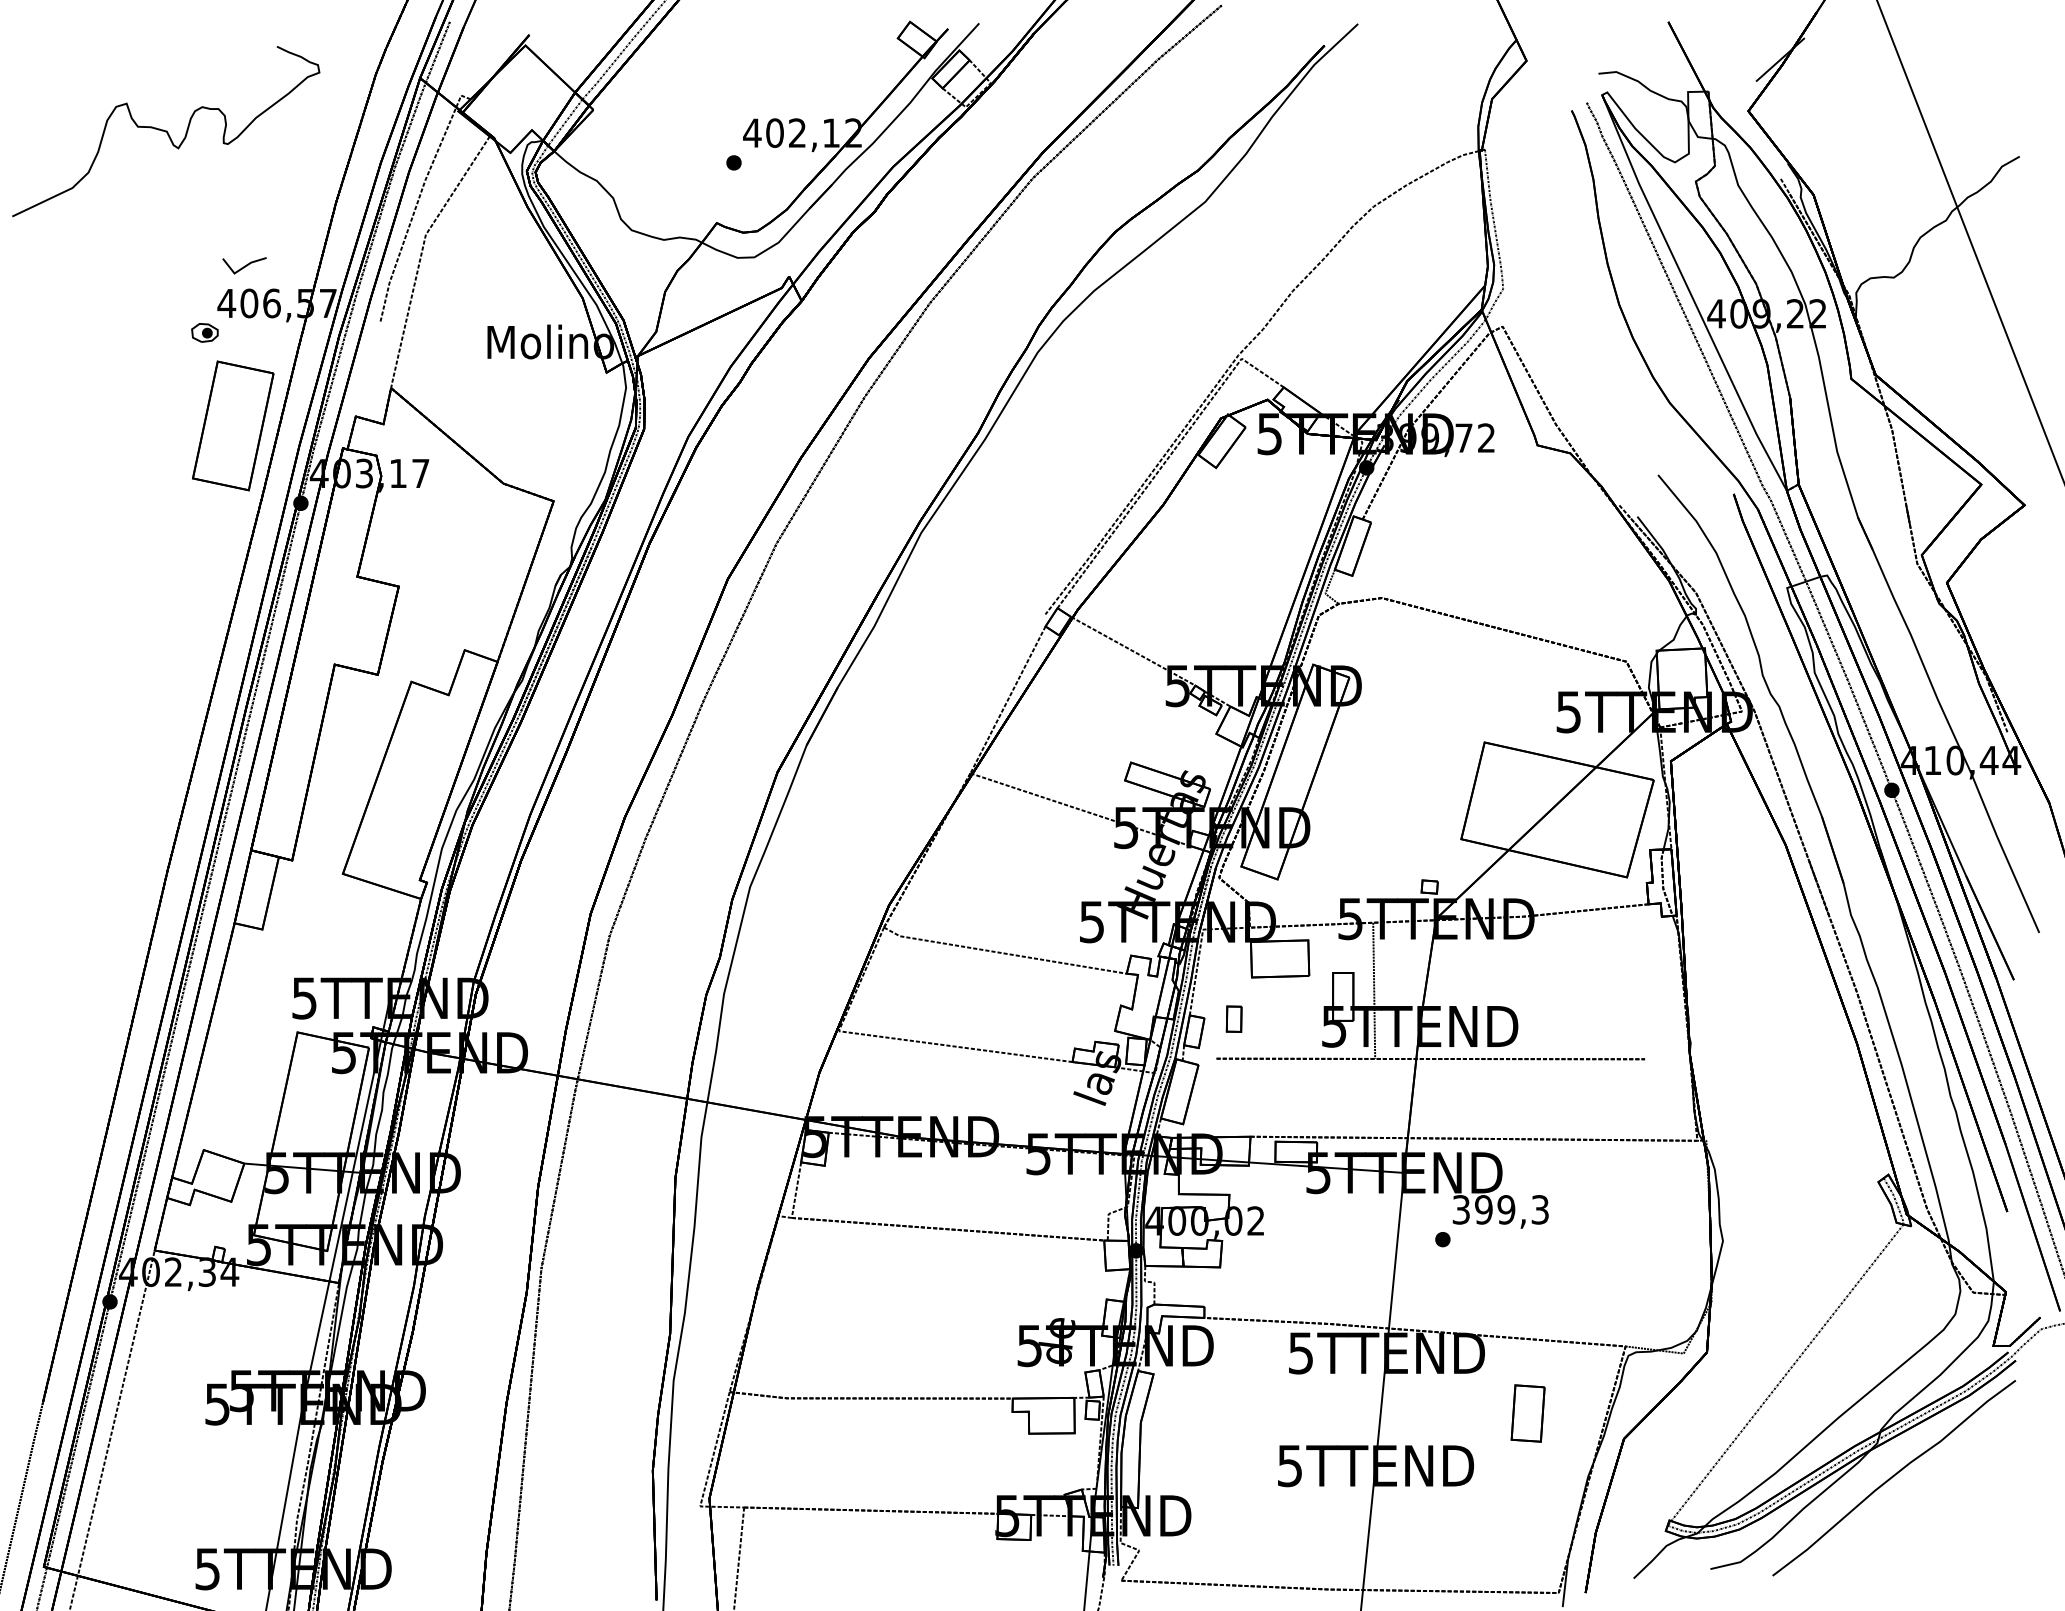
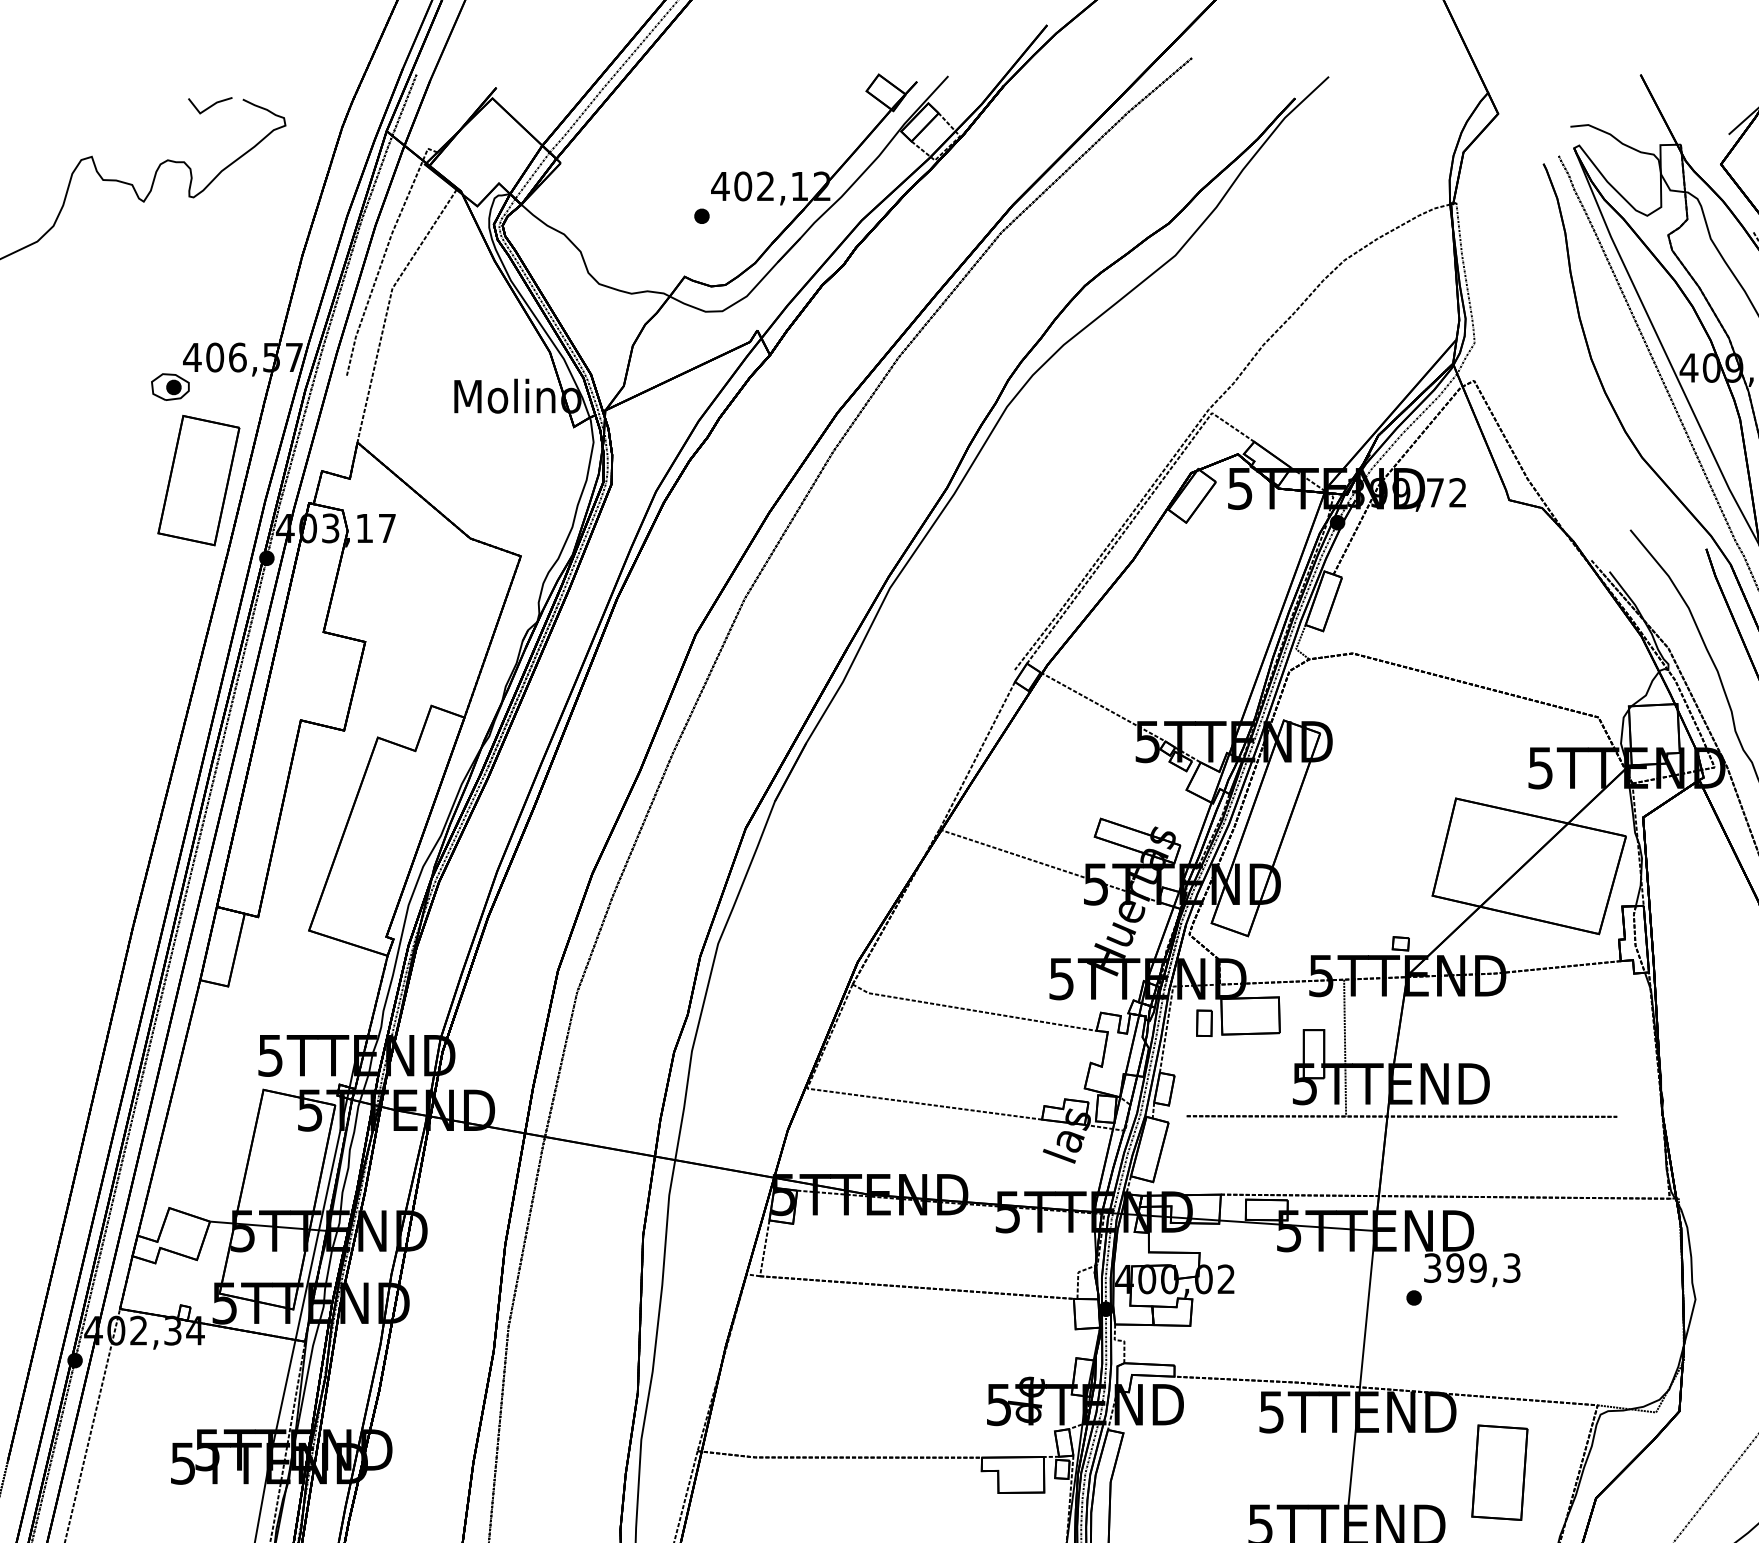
line: (244, 265) -> (210, 105), moved
part: (204, 332) -> (170, 386), size x1.43
part: (1233, 1018) -> (1203, 1022), moved
part: (1527, 1413) -> (1499, 1472), size x1.67

